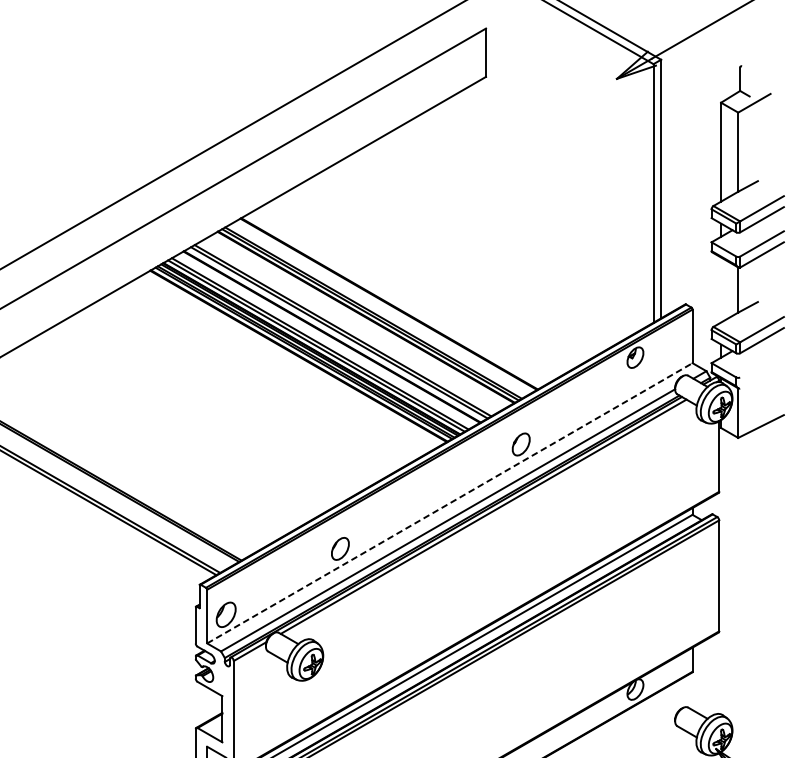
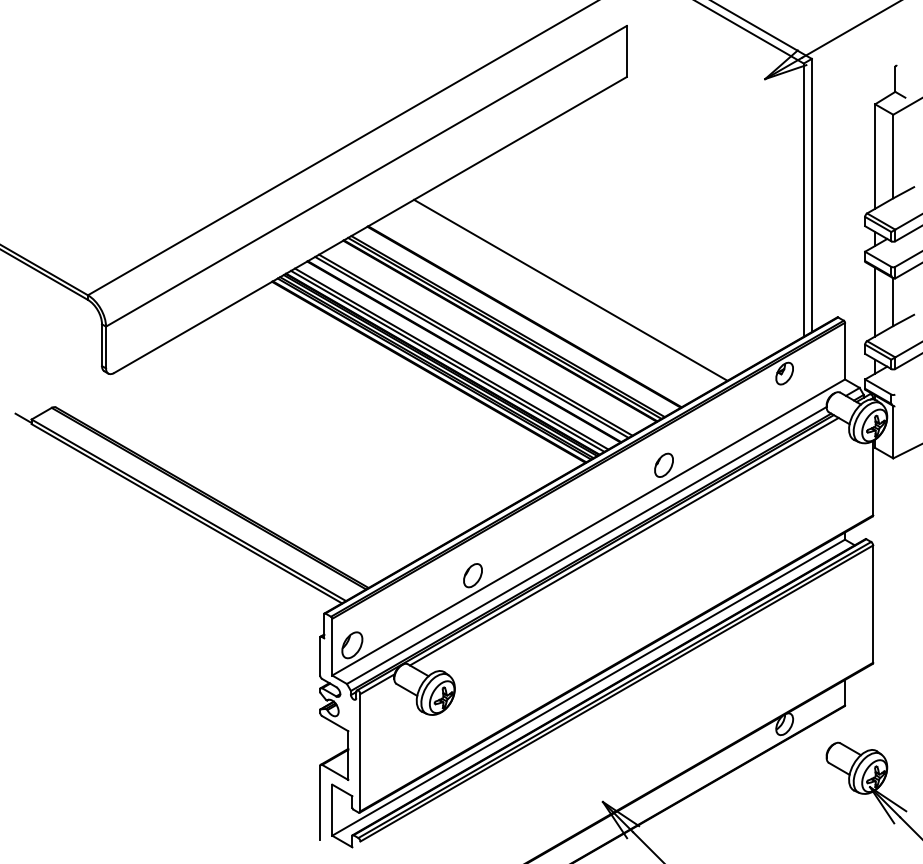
line: (432, 278) -> (570, 289), added
line: (721, 289) -> (875, 301), added
line: (450, 503) -> (589, 527), dashed -> solid

